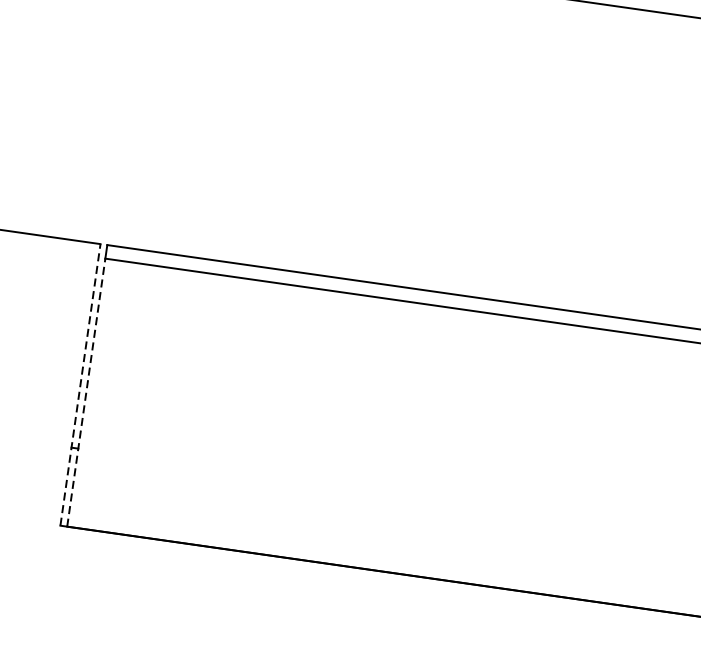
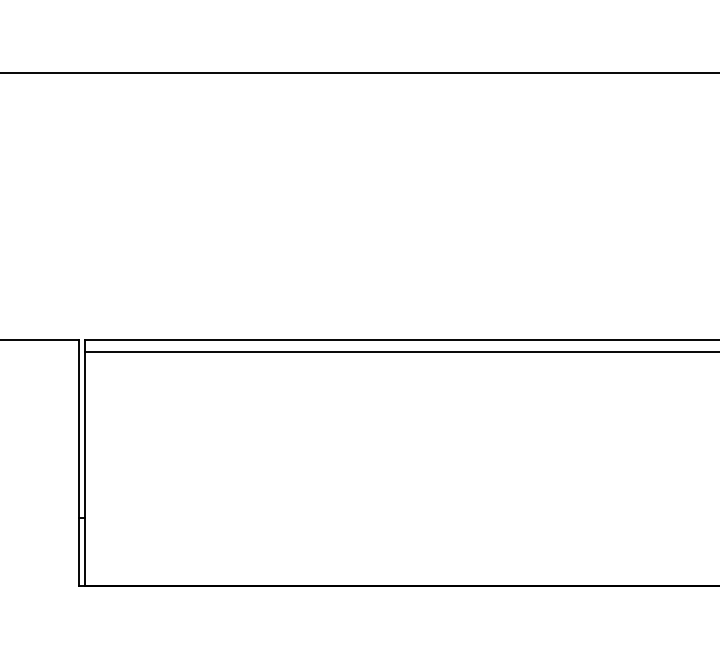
line: (80, 384) -> (78, 462), dashed -> solid
line: (86, 392) -> (84, 468), dashed -> solid

